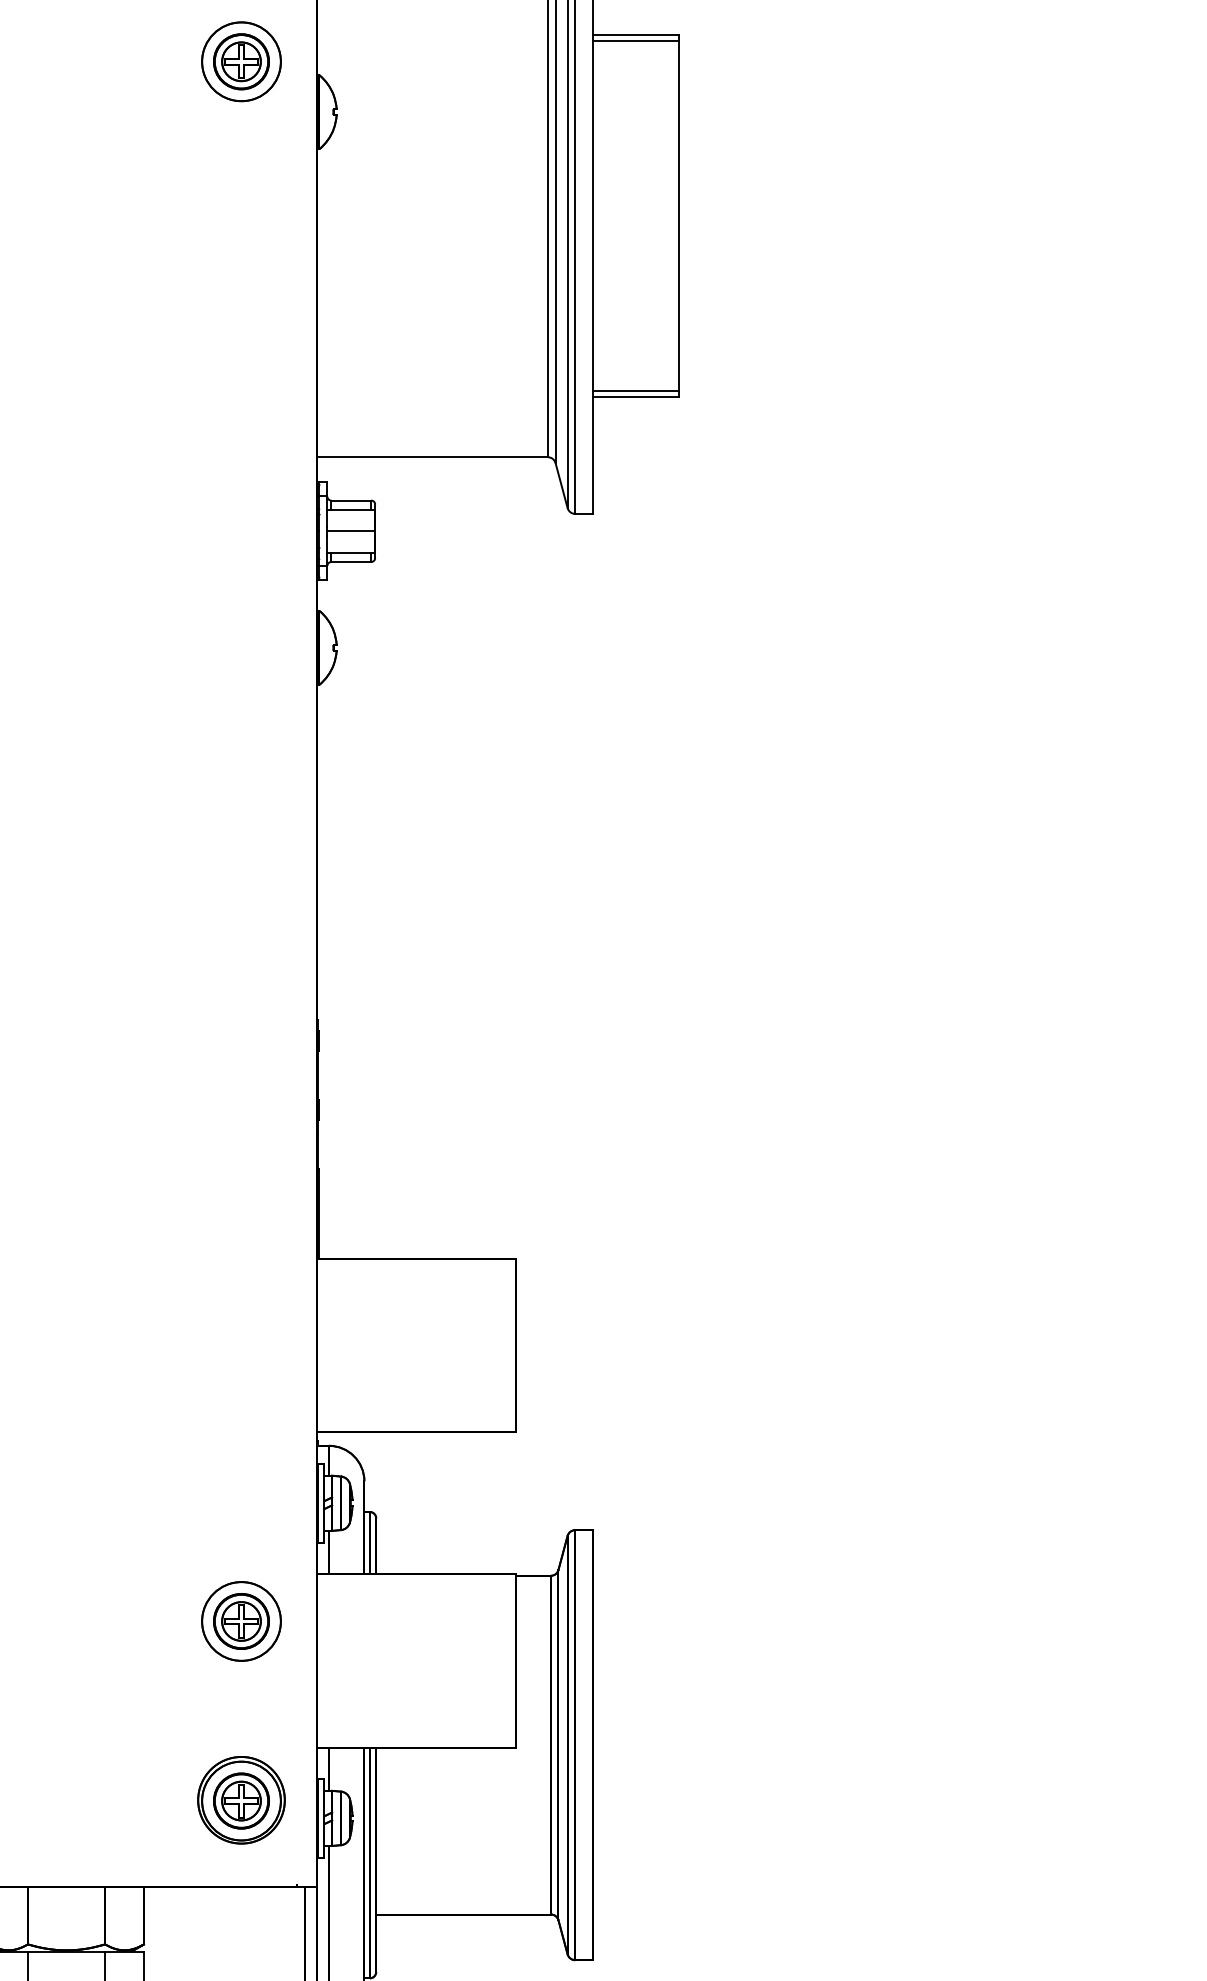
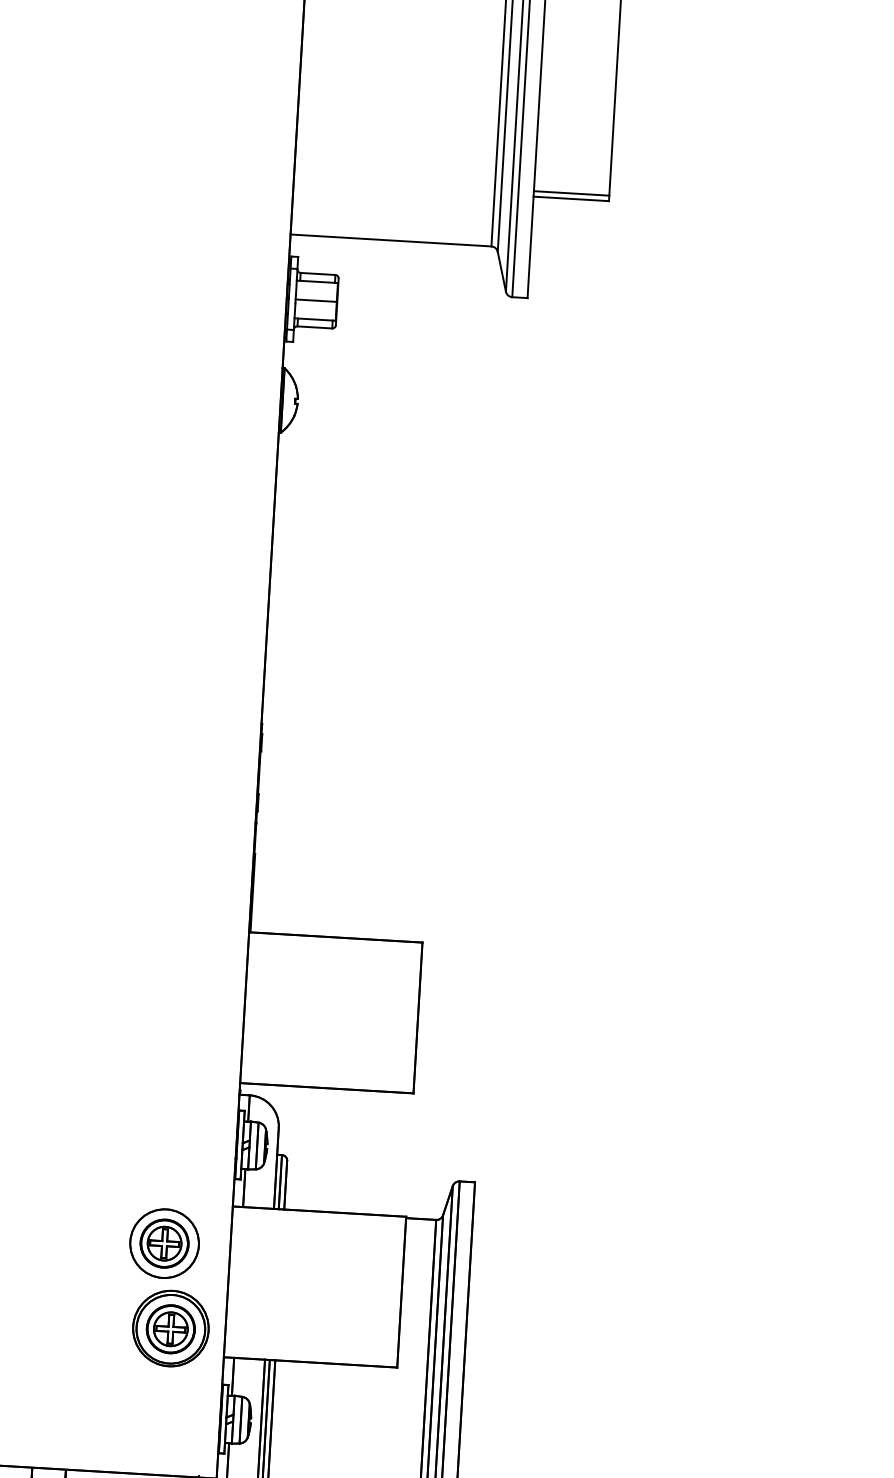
part: (241, 1800) -> (170, 1328), moved

